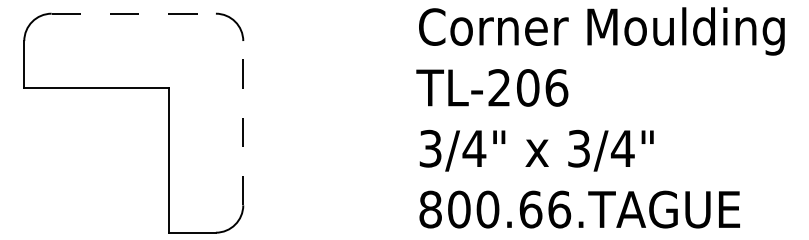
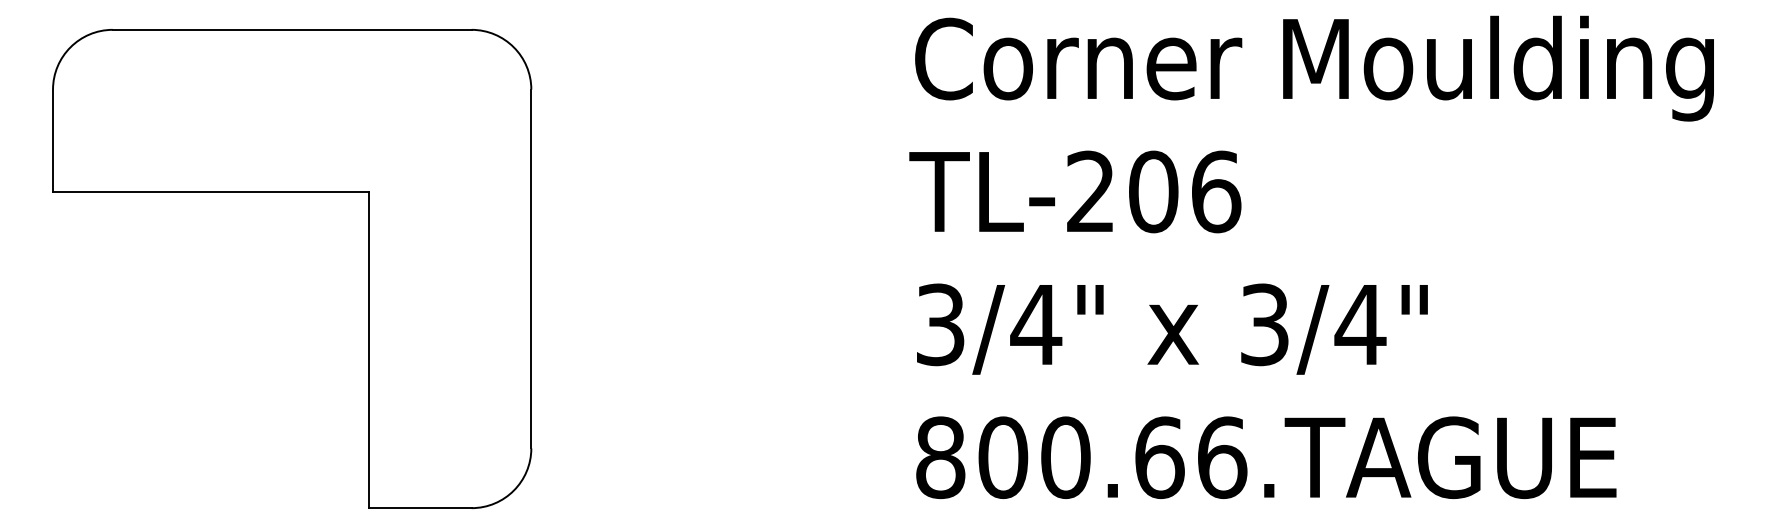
line: (134, 13) -> (293, 29), dashed -> solid
line: (243, 122) -> (531, 267), dashed -> solid

